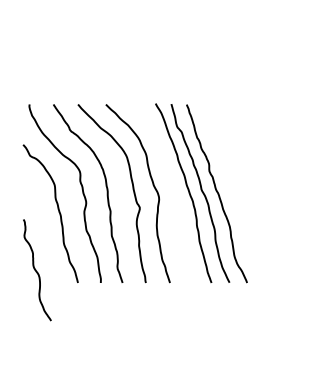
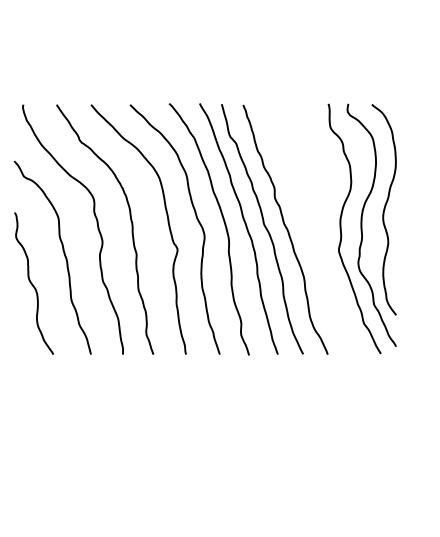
curve: (172, 189) -> (223, 223), added
part: (271, 192) -> (361, 227), added
curve: (36, 270) -> (32, 283), moved

